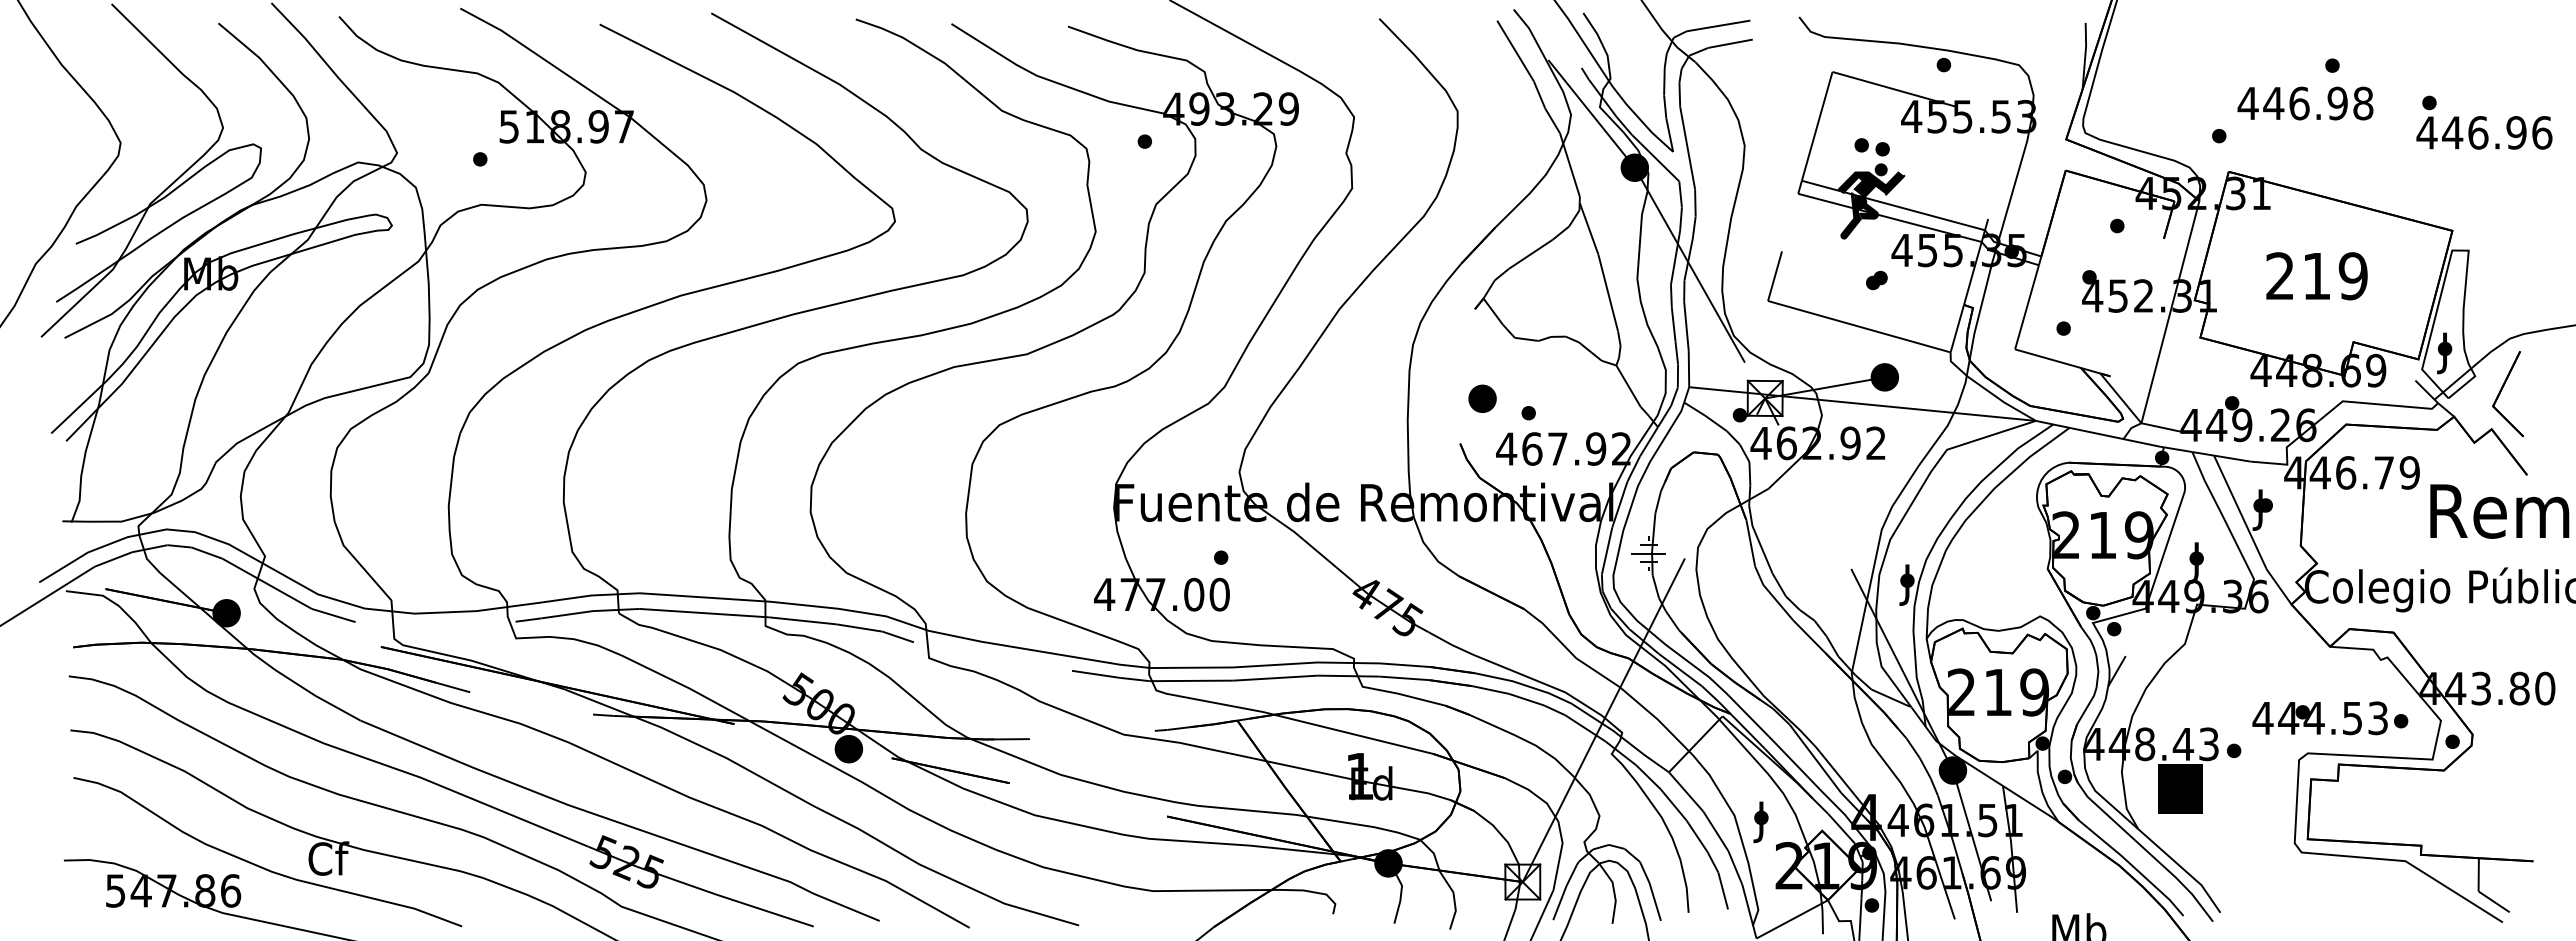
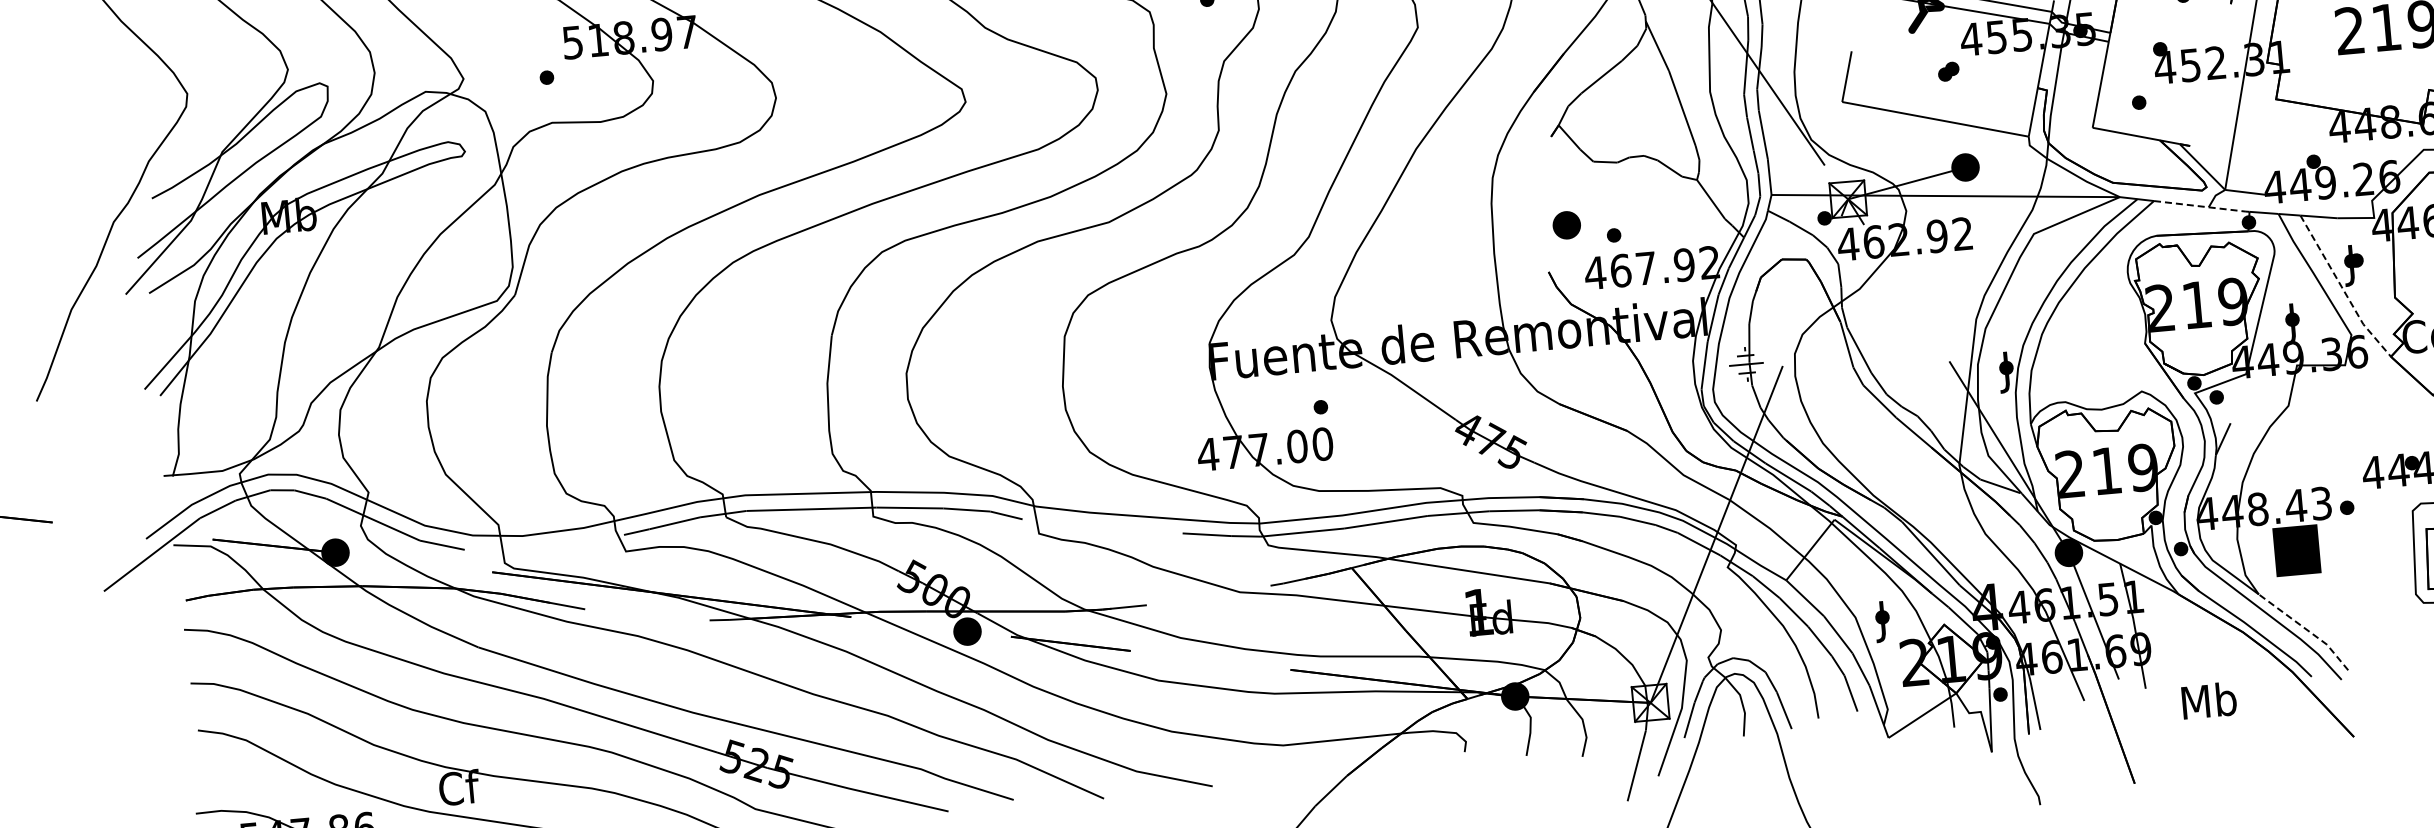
line: (2115, 437) -> (2200, 206), solid -> dashed
line: (2249, 532) -> (2342, 288), solid -> dashed
line: (2182, 868) -> (2306, 629), solid -> dashed

